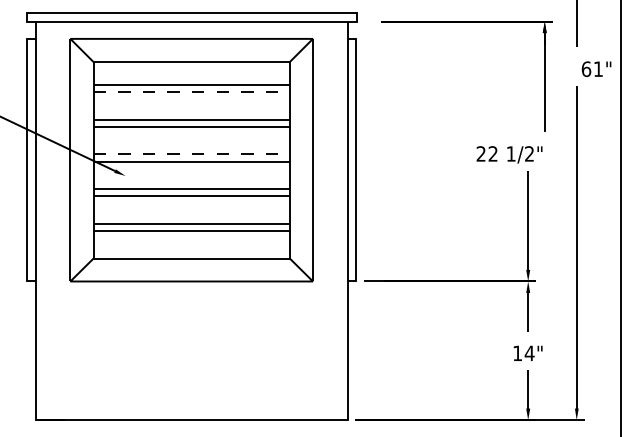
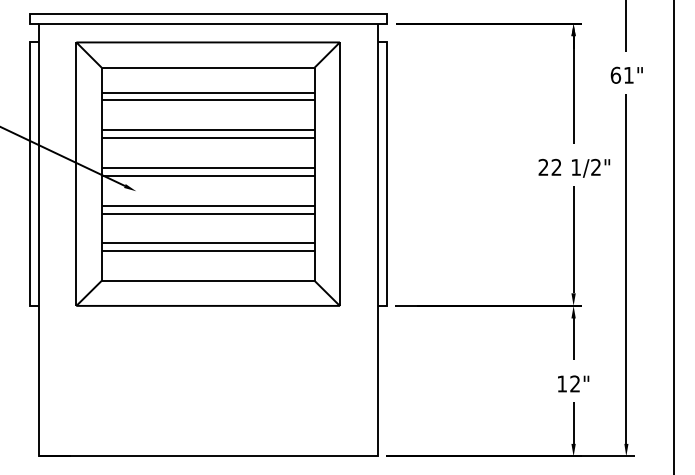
part: (466, 22) -> (488, 24), moved
text: (596, 68) -> (626, 74), moved
line: (192, 92) -> (208, 100), dashed -> solid
line: (192, 154) -> (208, 167), dashed -> solid
text: (509, 154) -> (574, 167), moved
text: (529, 352) -> (574, 383), 14" -> 12"

